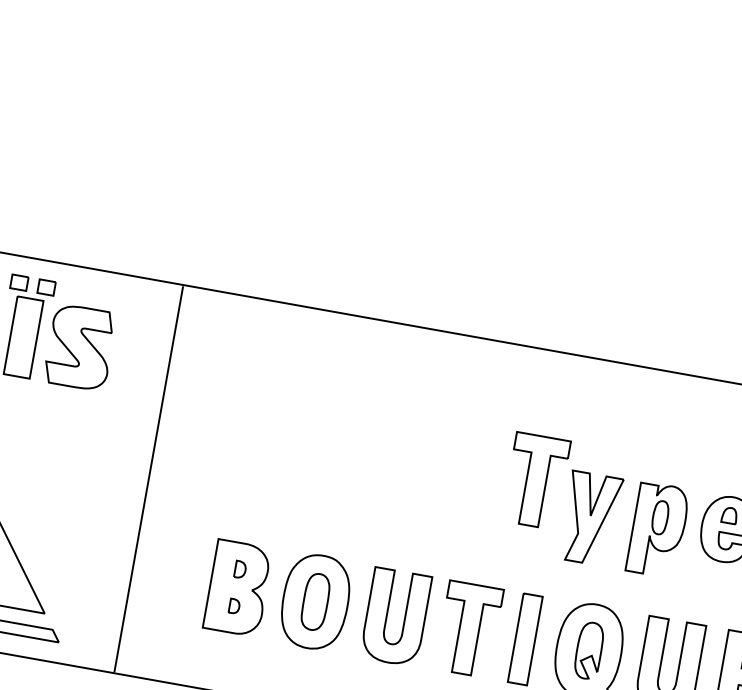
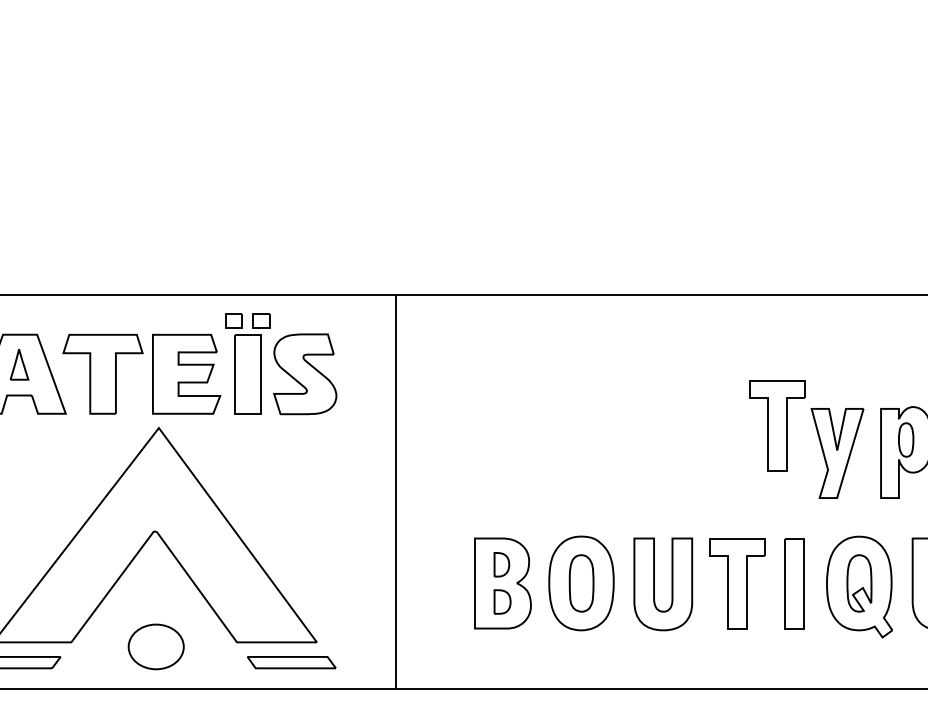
part: (240, 569) -> (501, 564), size x1.43
part: (234, 605) -> (502, 601), size x1.67

